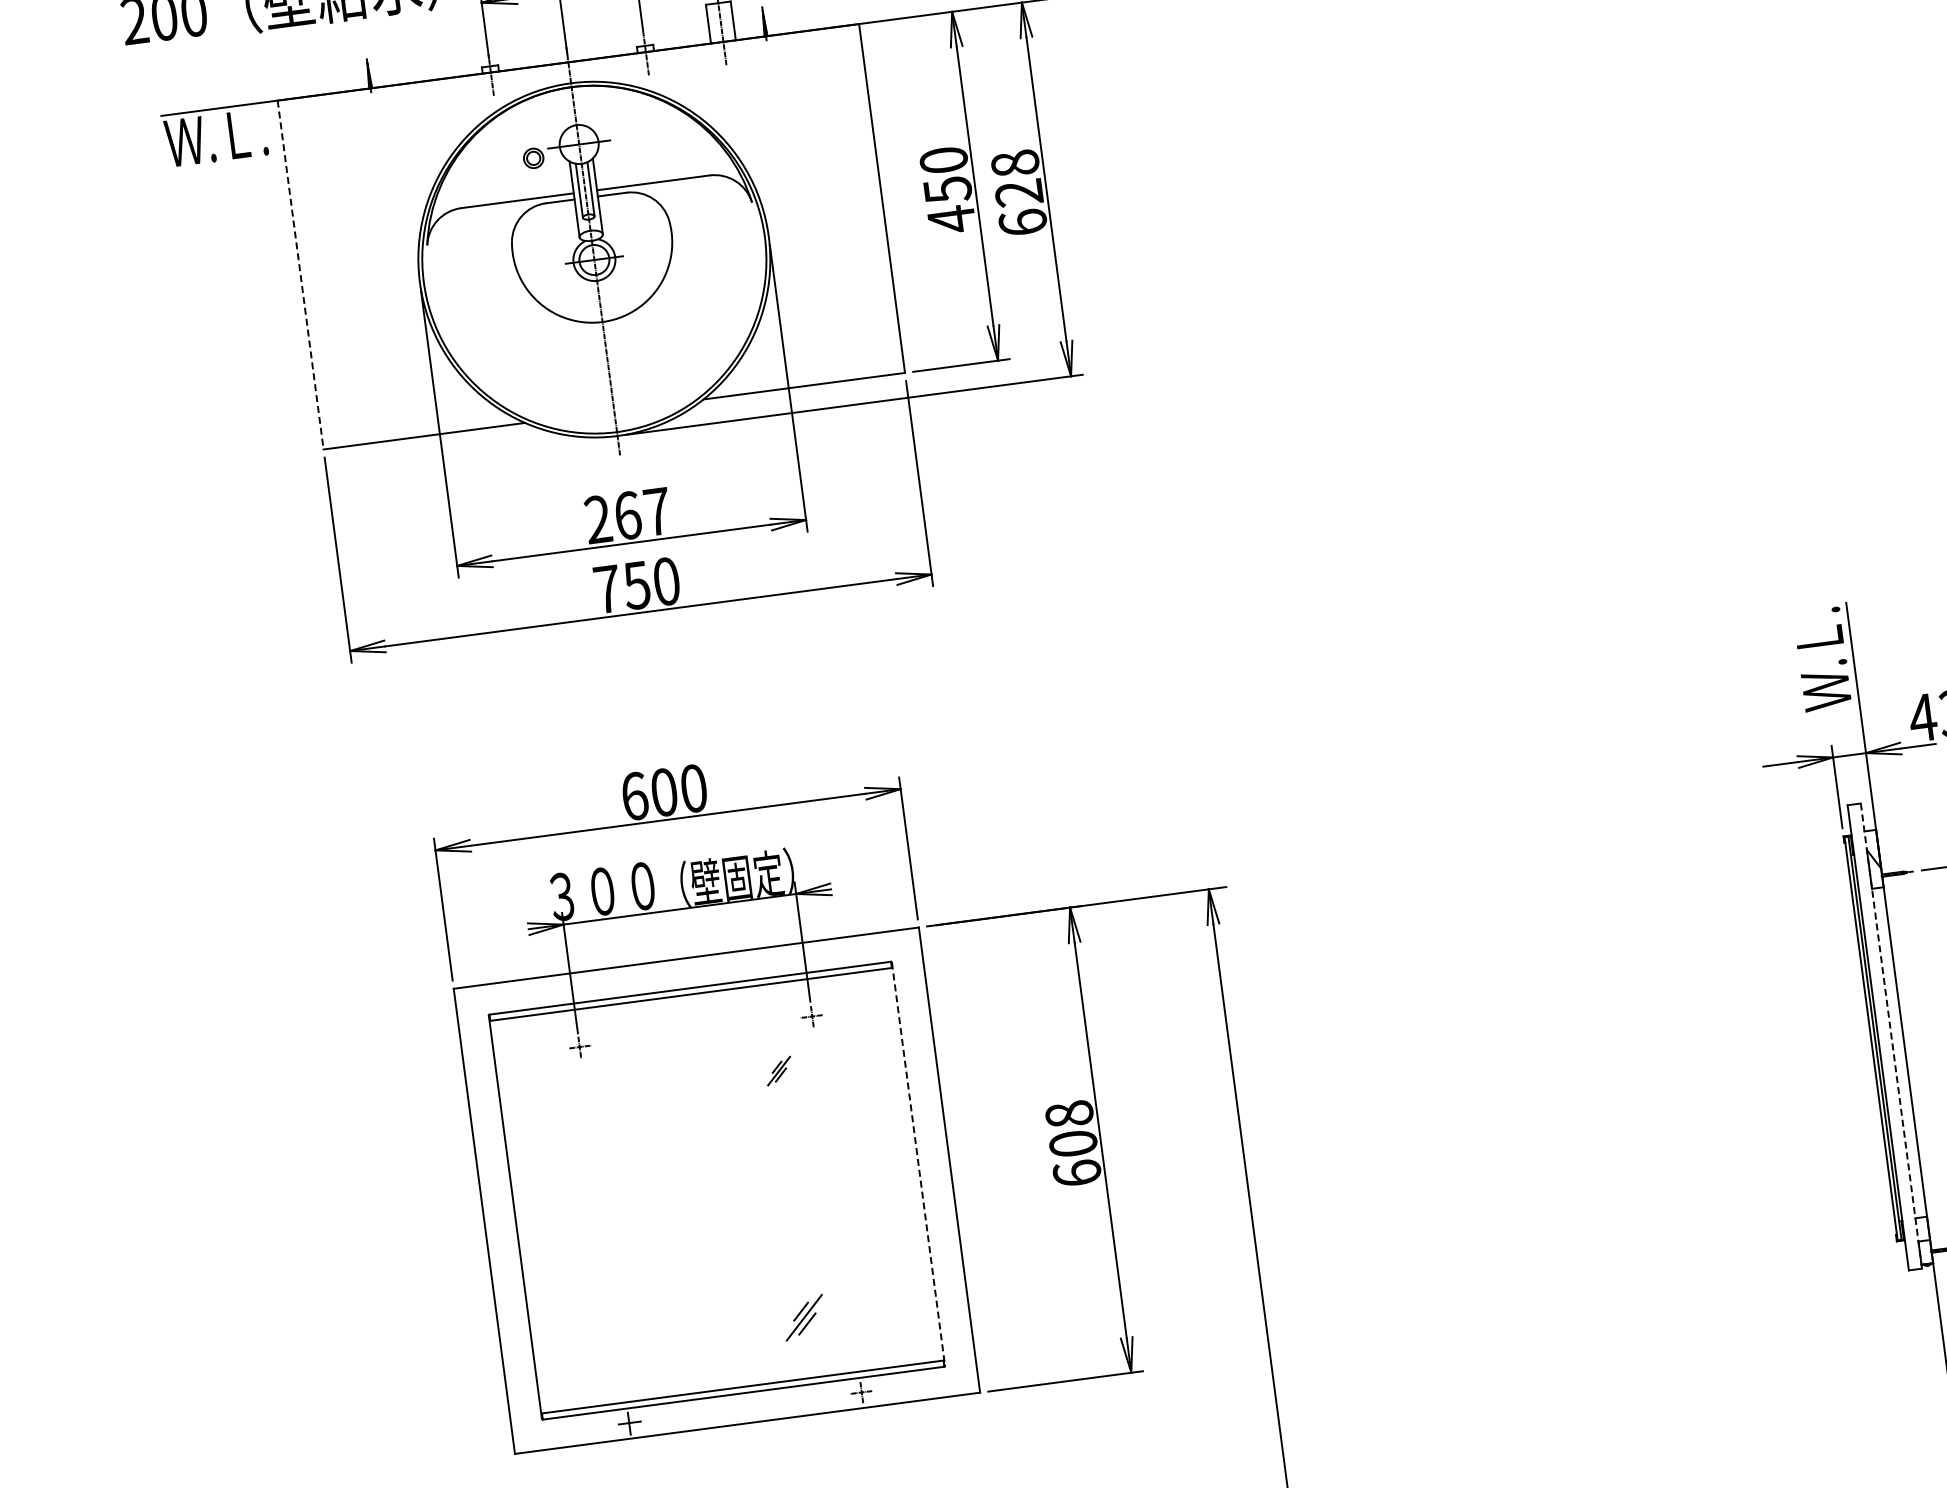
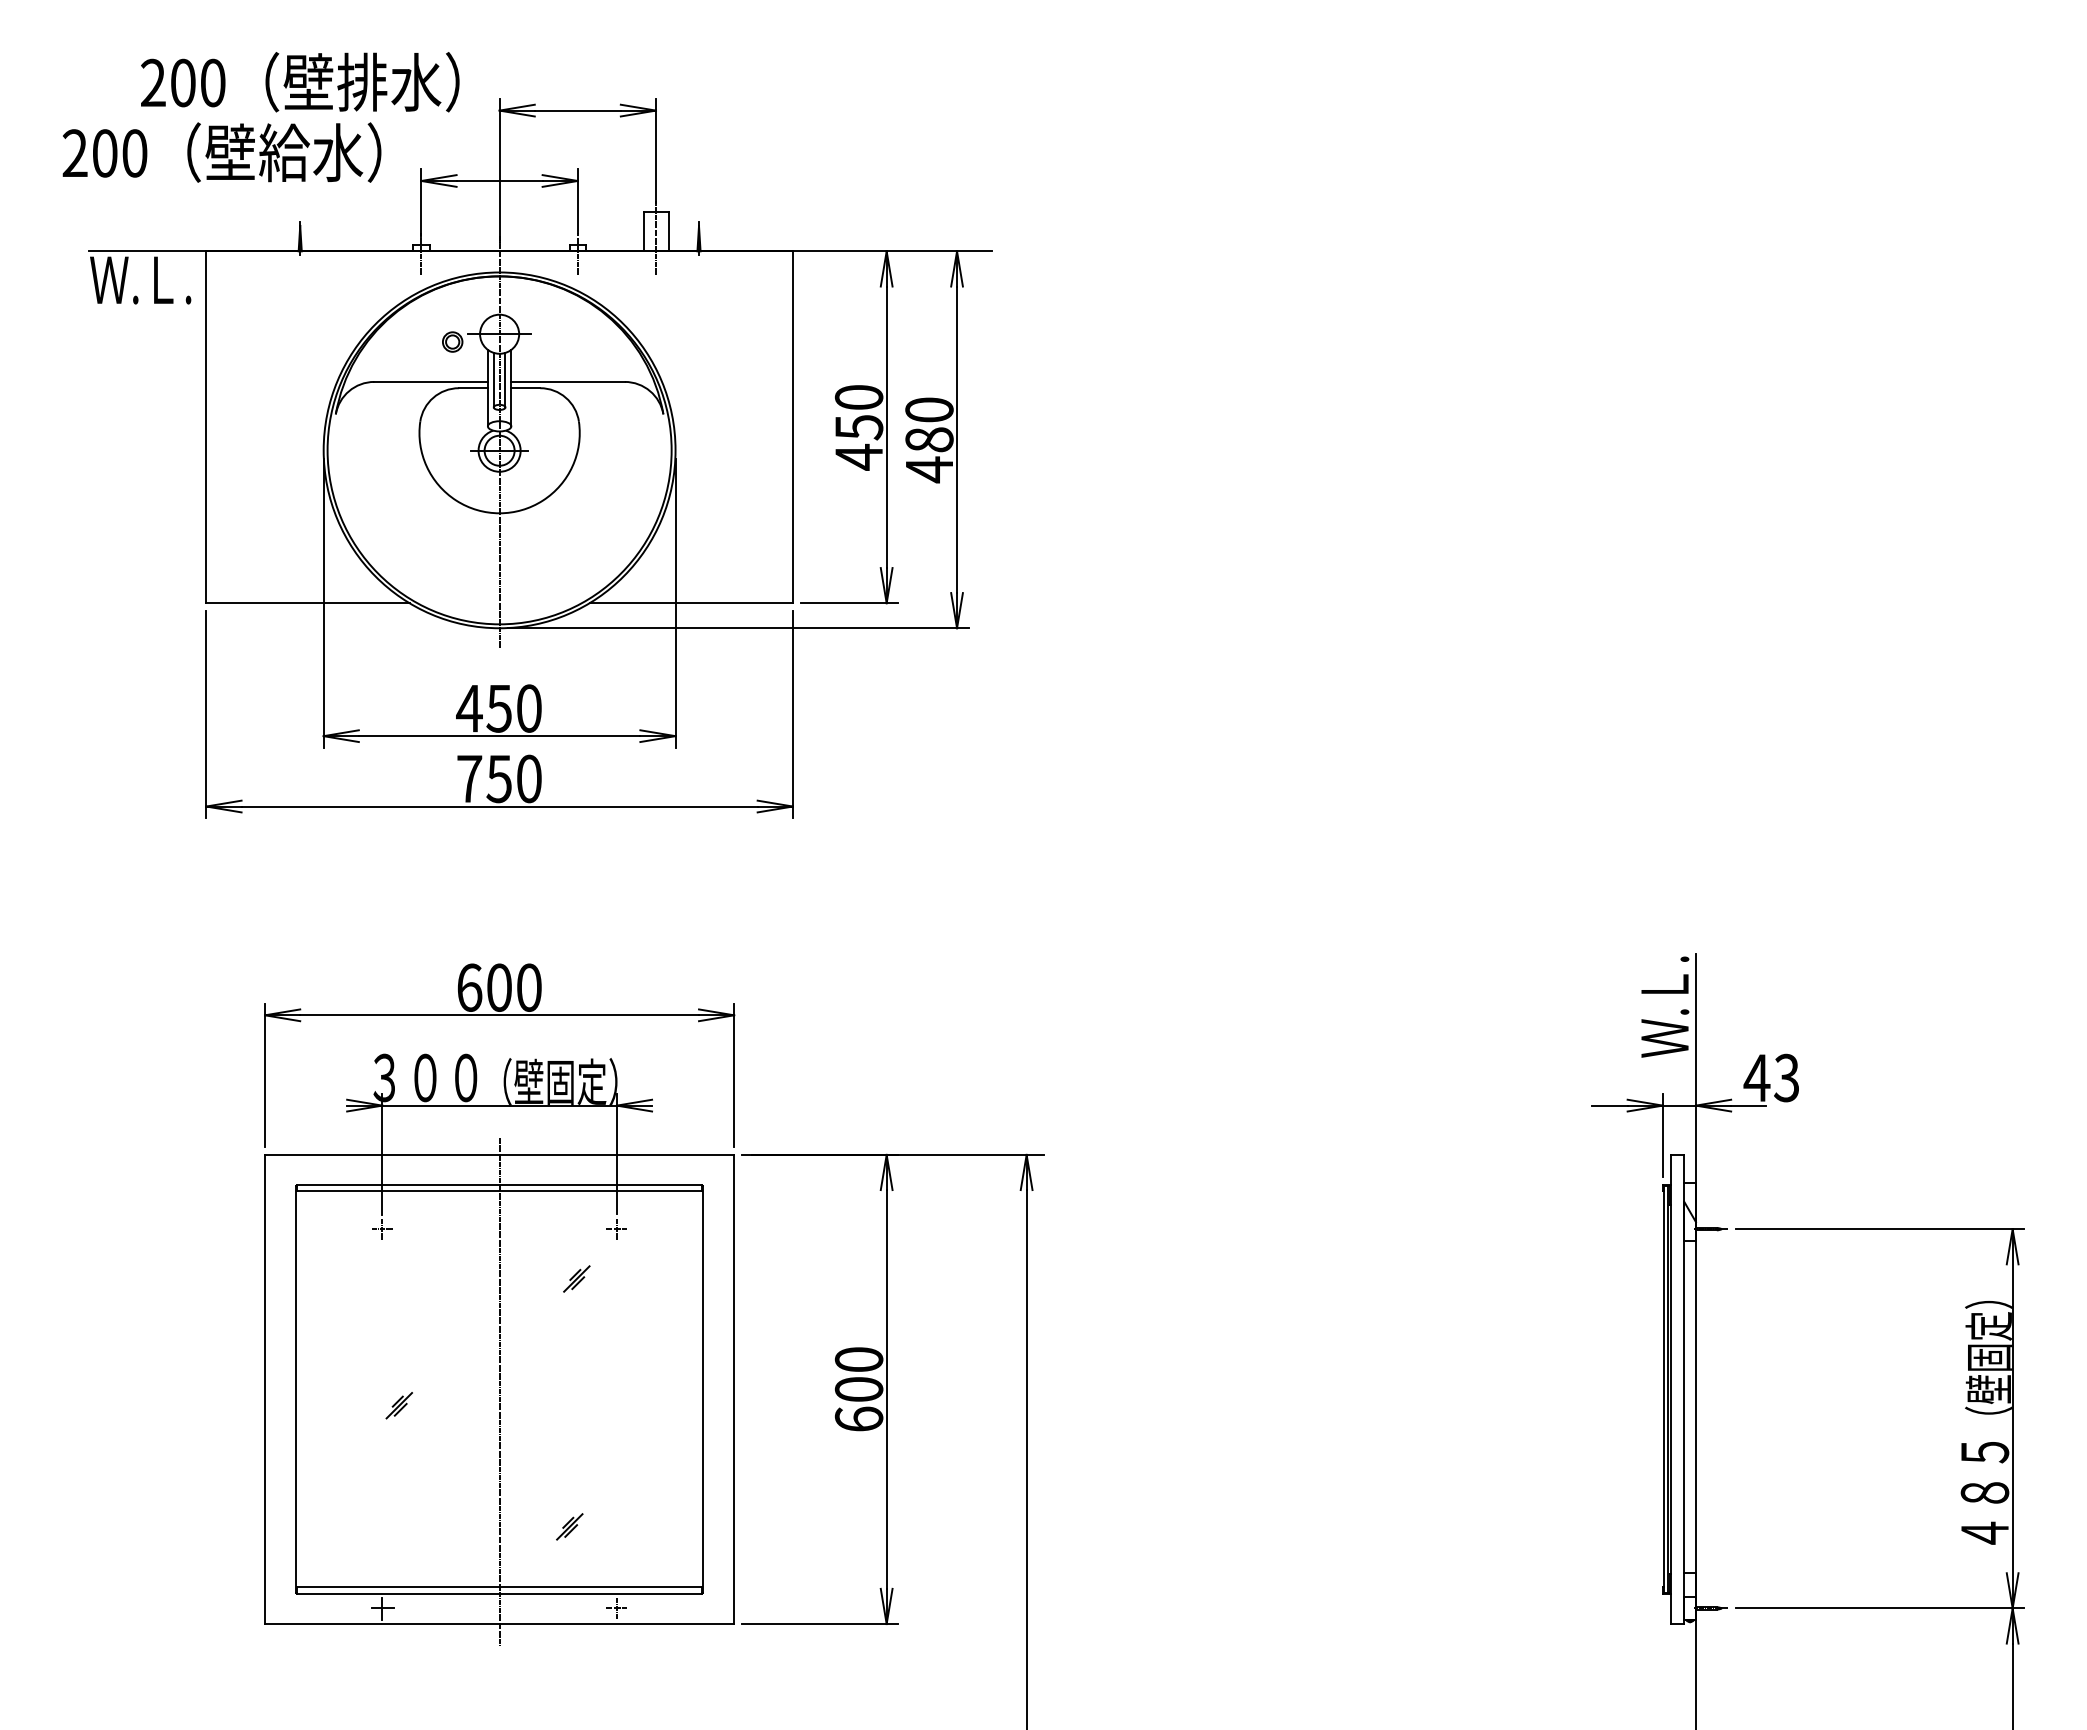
text: (1019, 193) -> (929, 440), 628 -> 480
line: (300, 275) -> (206, 427), dashed -> solid
text: (626, 515) -> (498, 708), 267 -> 450
line: (1891, 1036) -> (1684, 1389), dashed -> solid
text: (1068, 1114) -> (858, 1359), 608 -> 600
line: (918, 1164) -> (702, 1389), dashed -> solid
line: (717, 1193) -> (499, 1392), added
part: (618, 1219) -> (398, 1405), added
part: (804, 1317) -> (569, 1526), size x0.62

